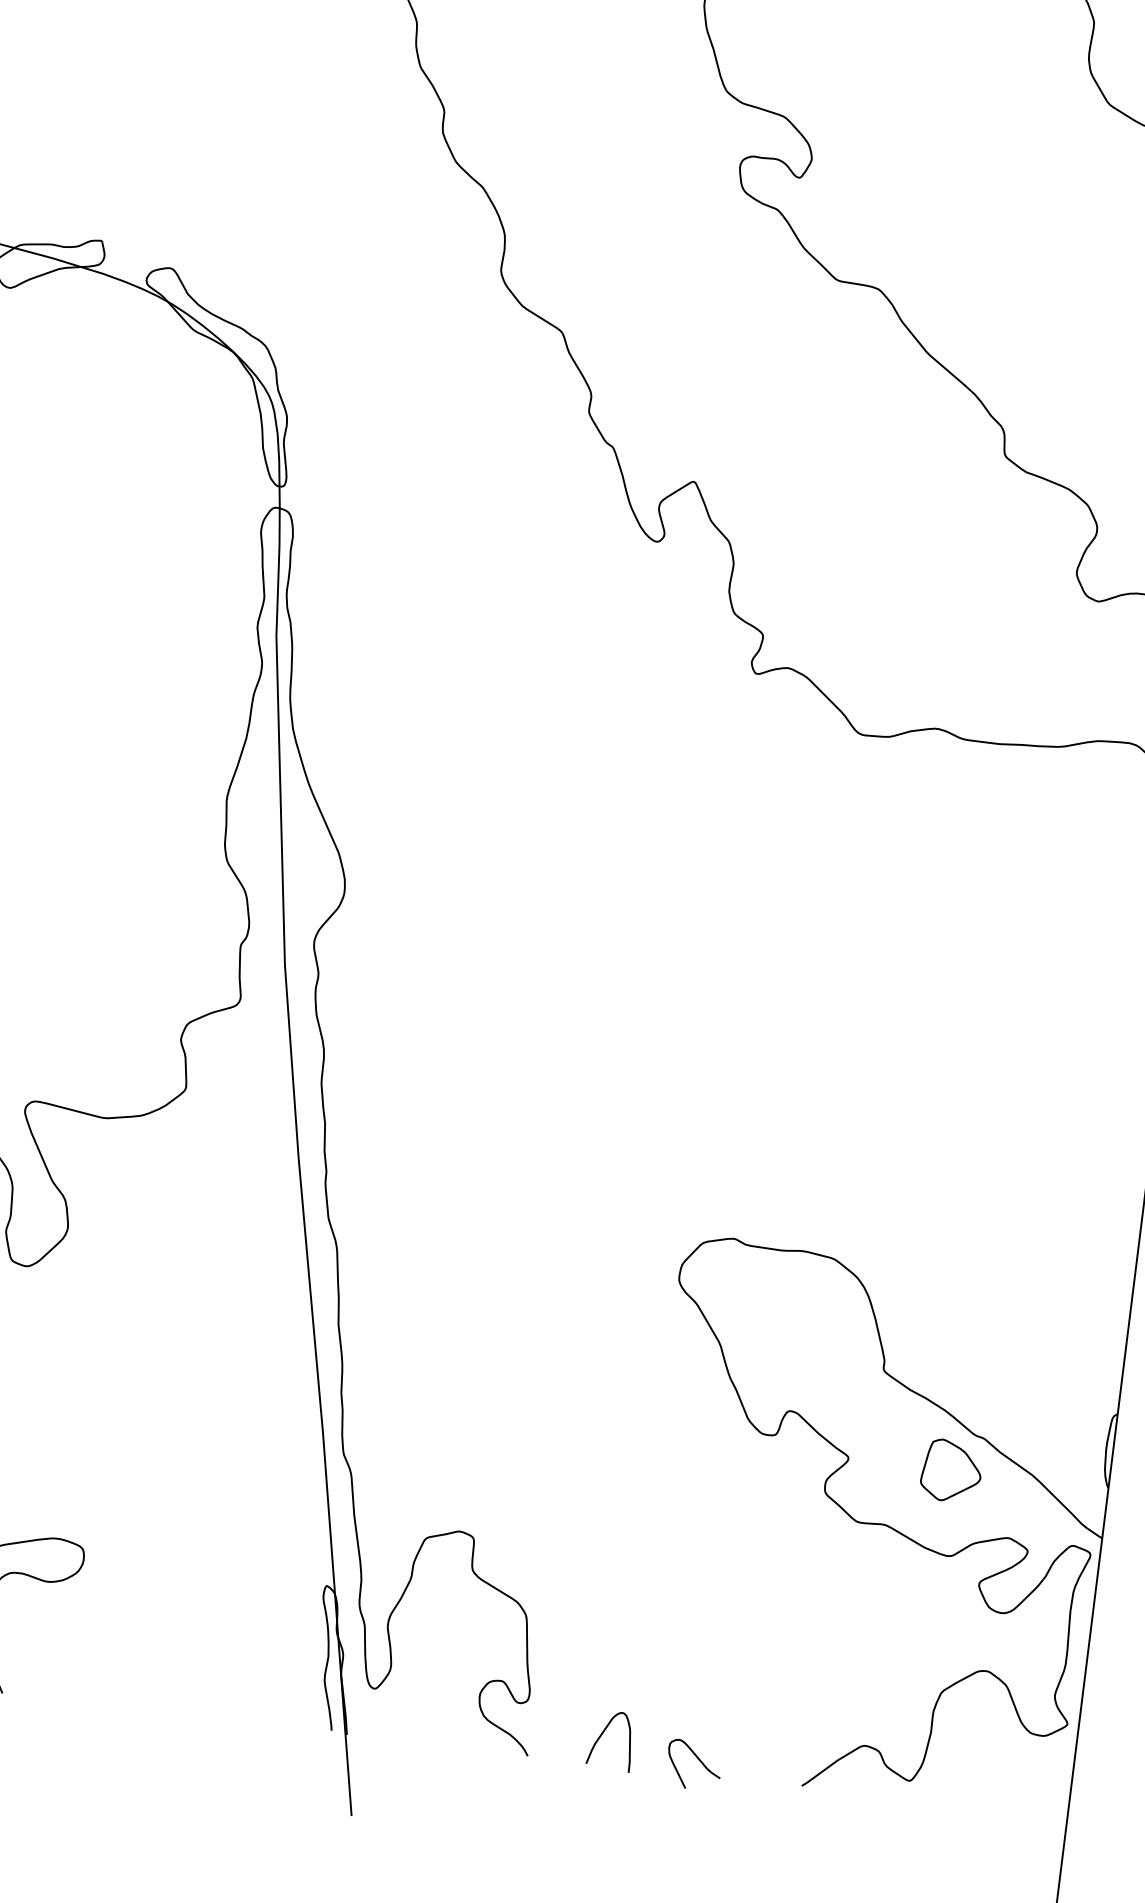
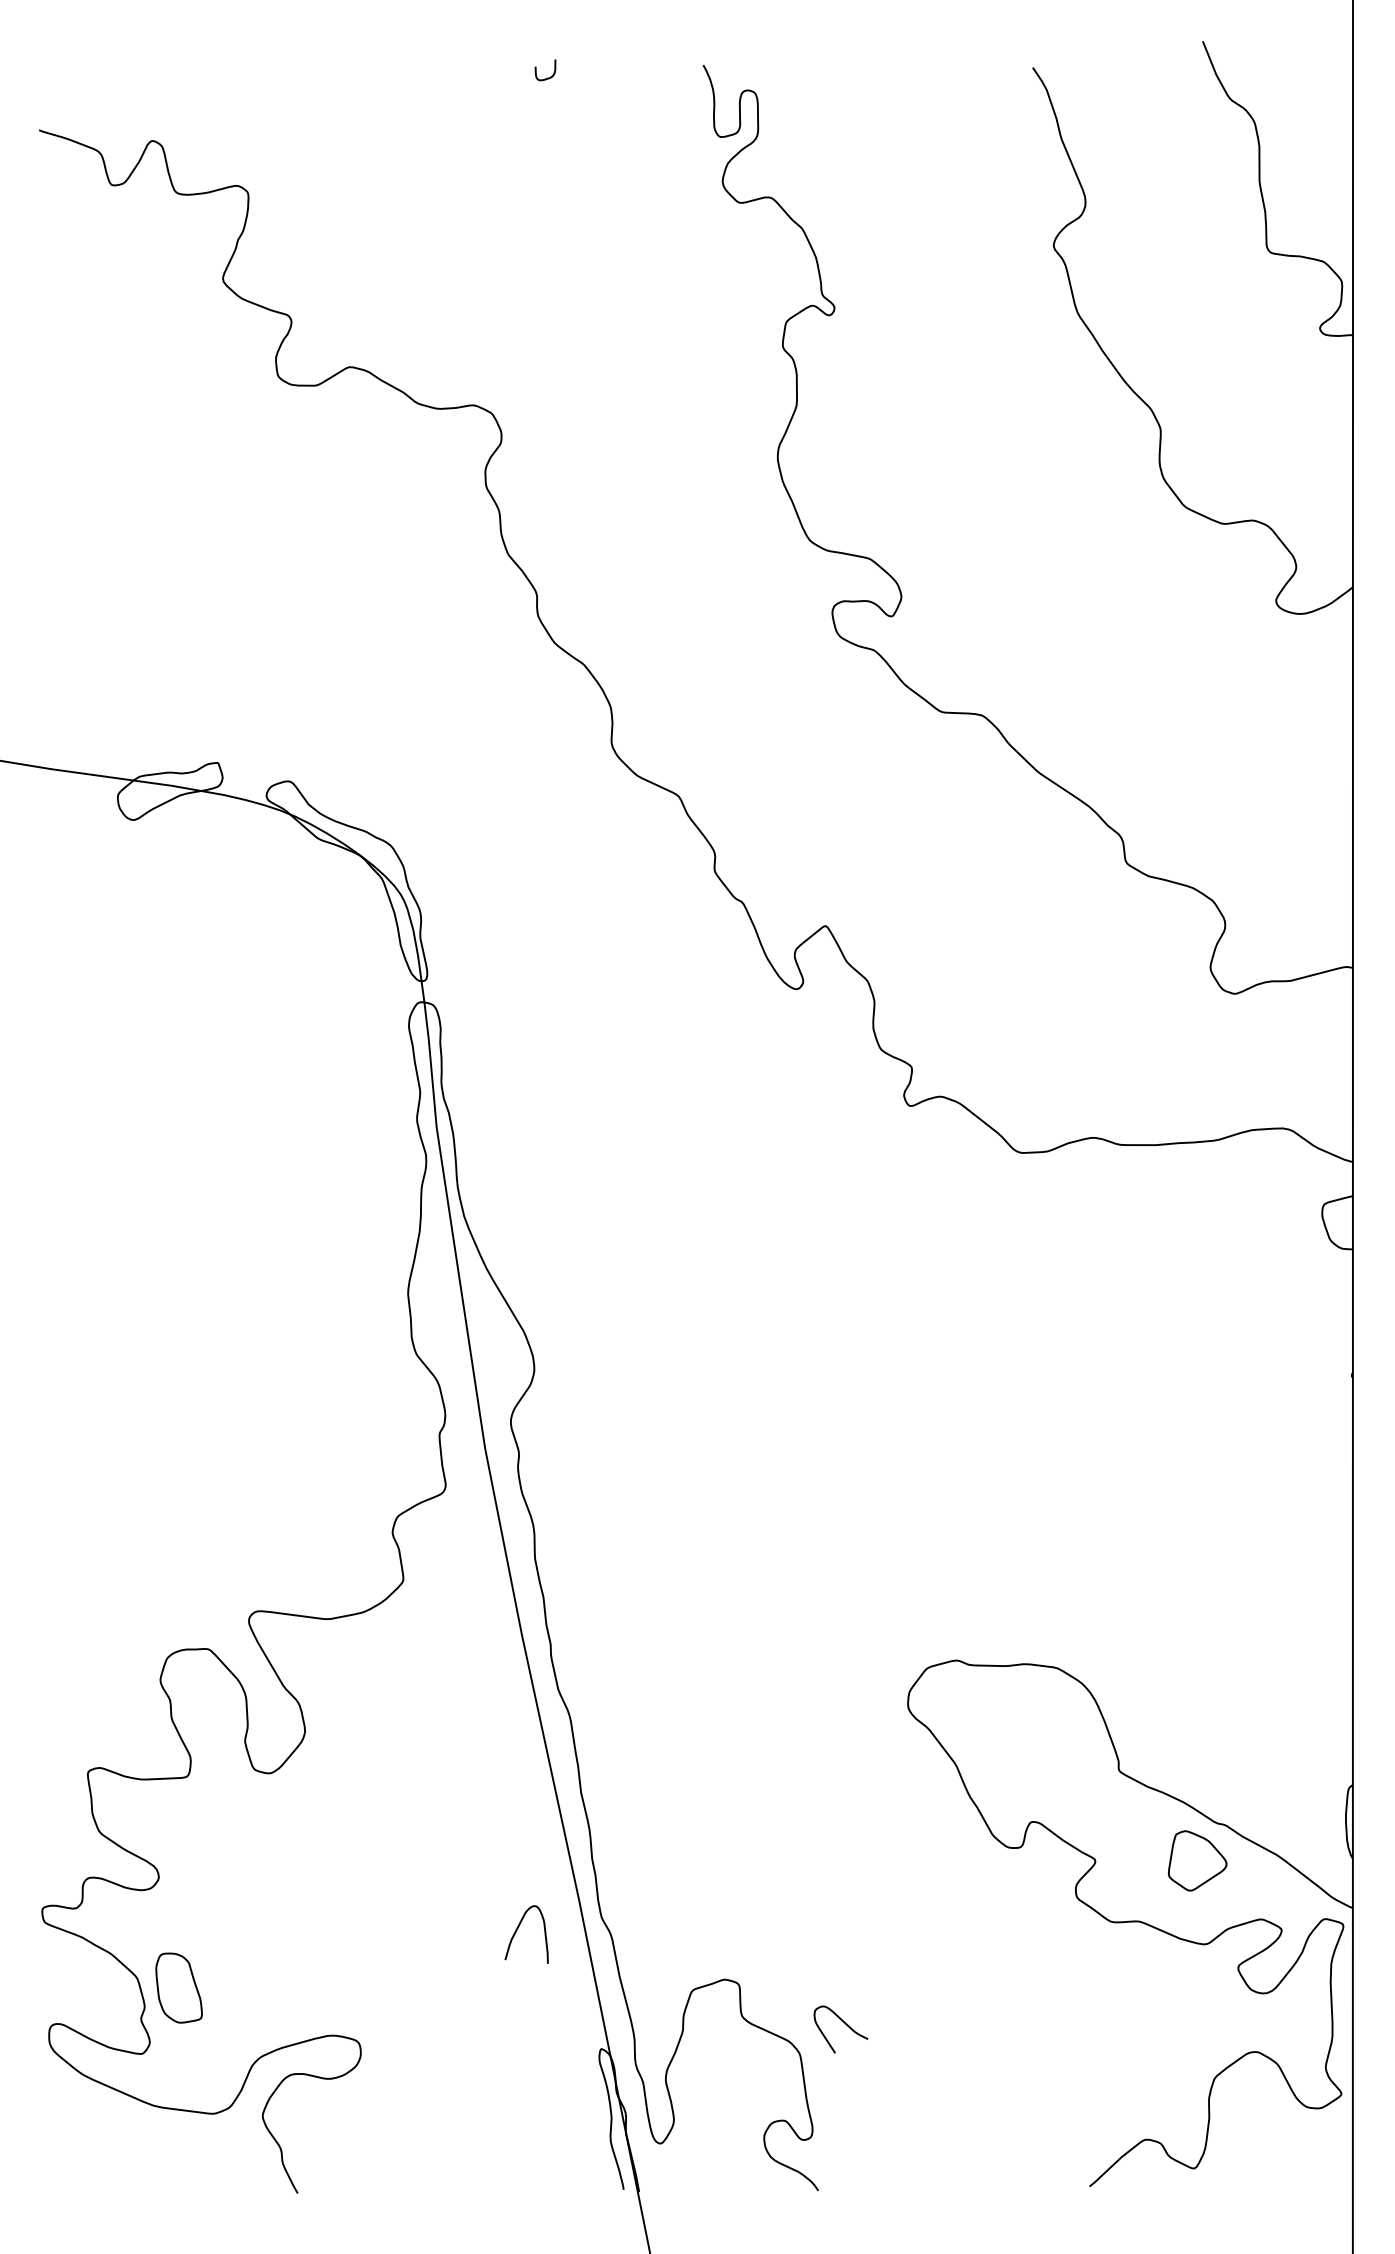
curve: (602, 1735) -> (517, 1930), moved
curve: (699, 1760) -> (845, 2024), moved

